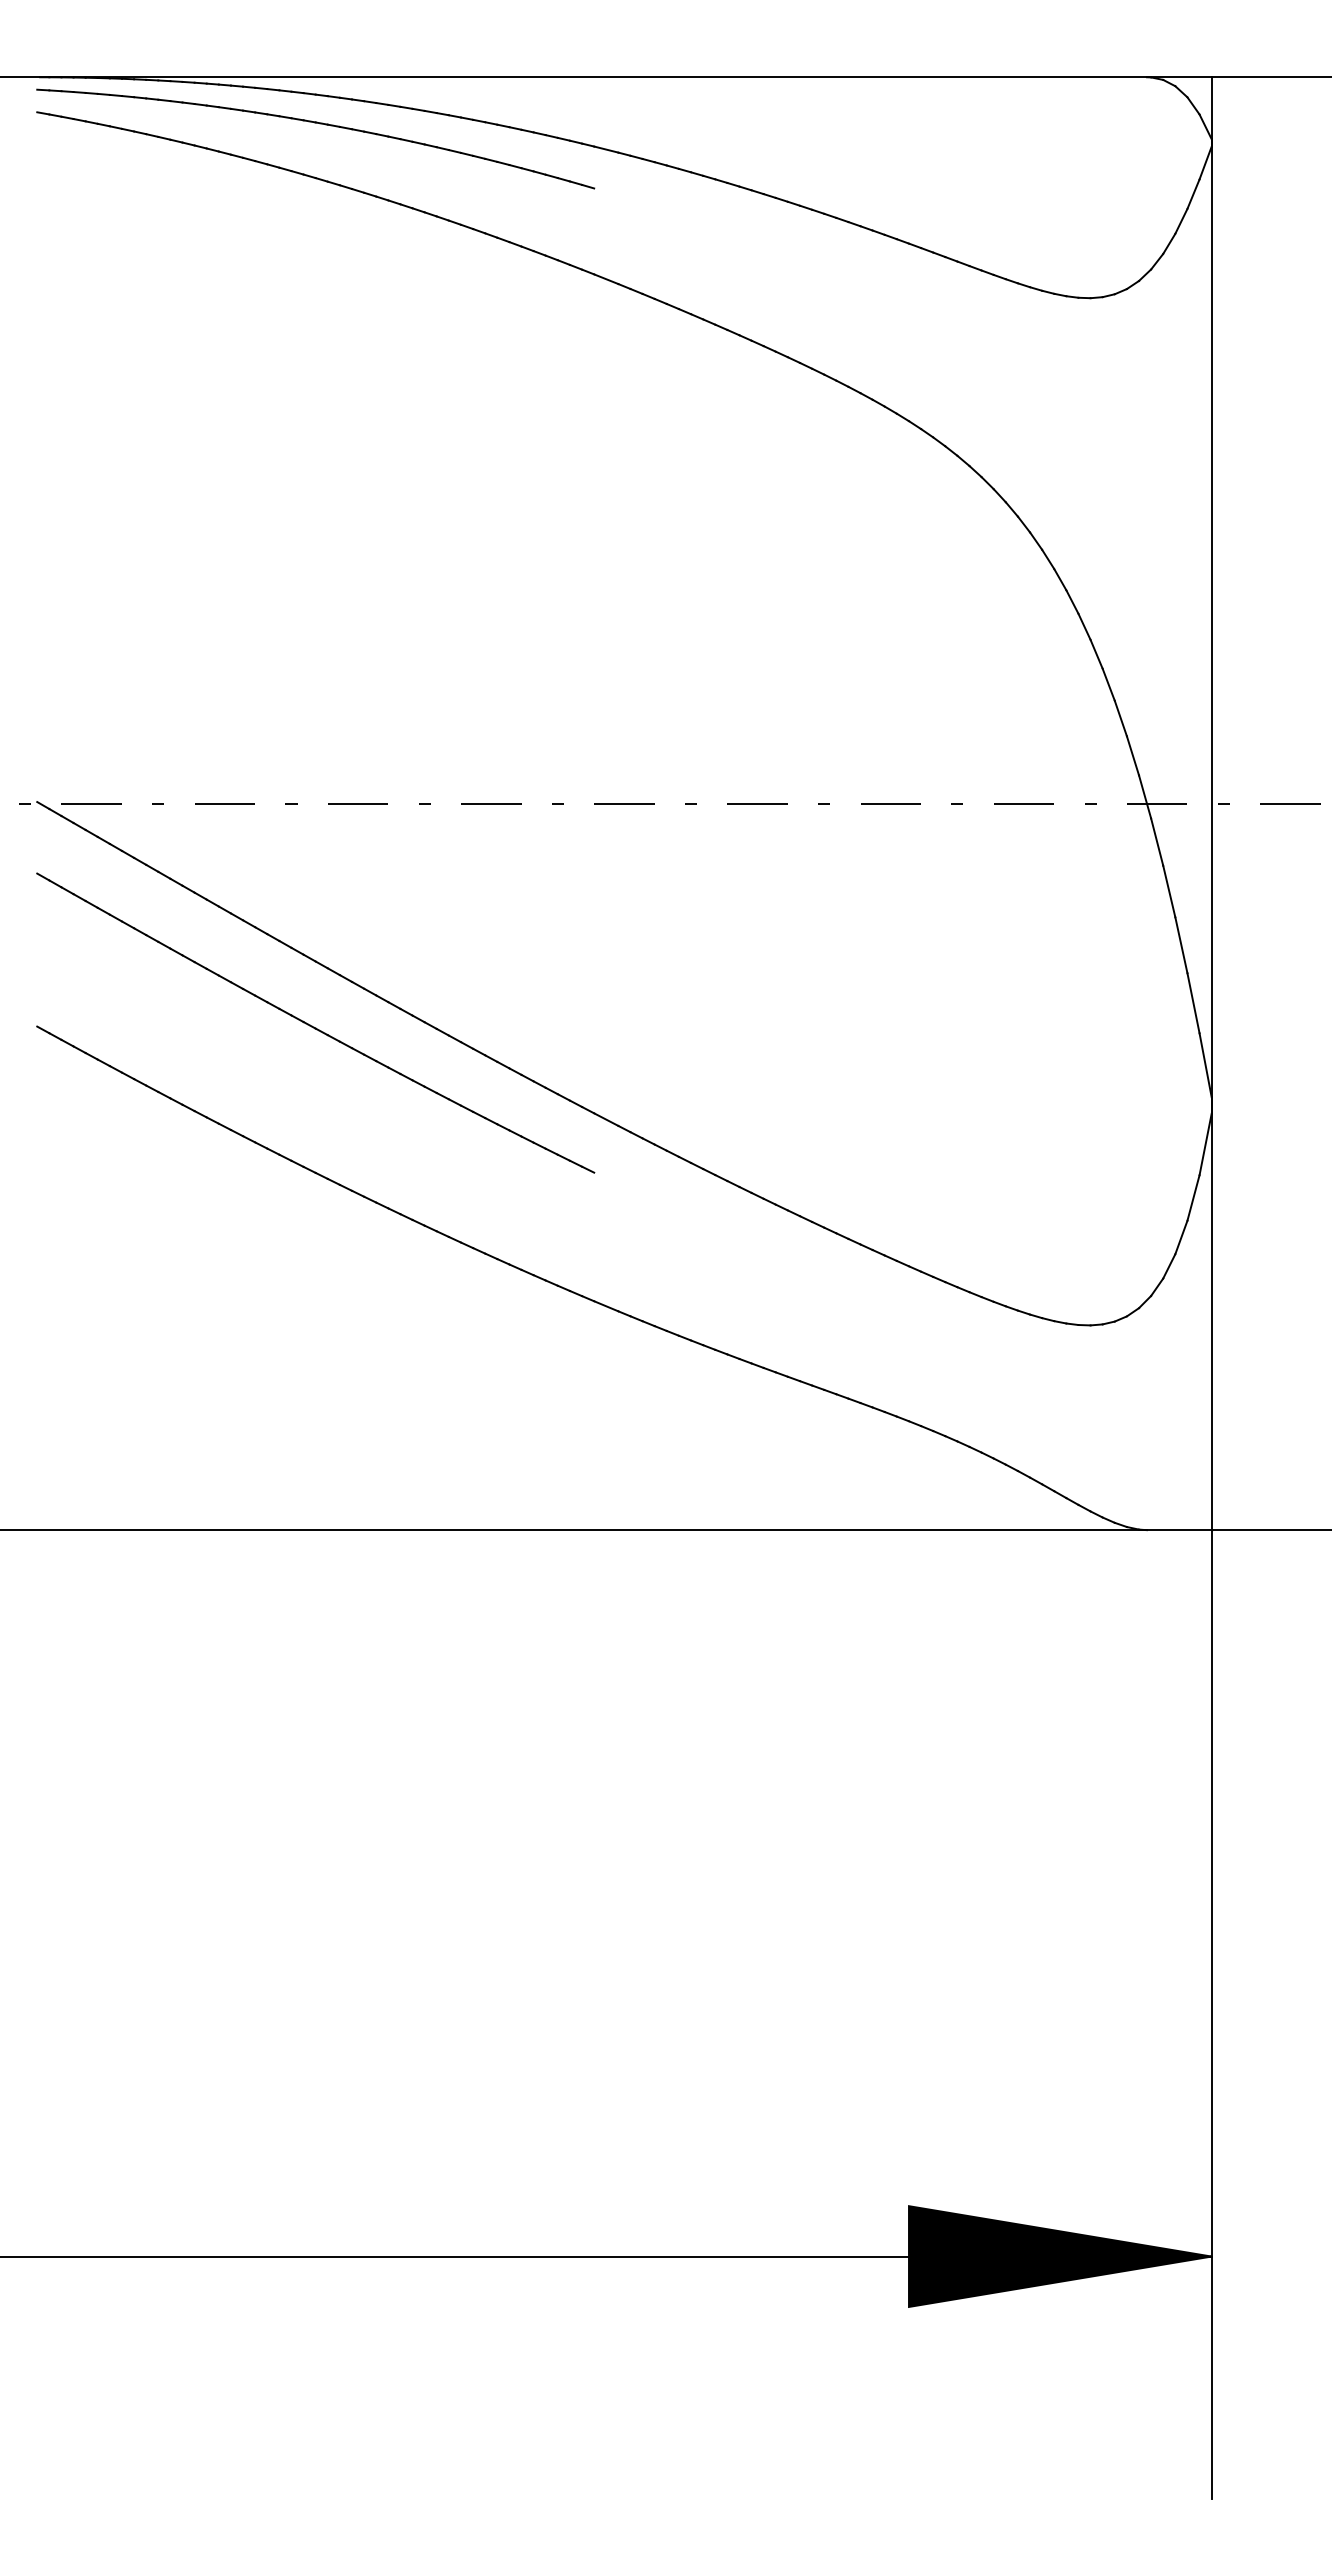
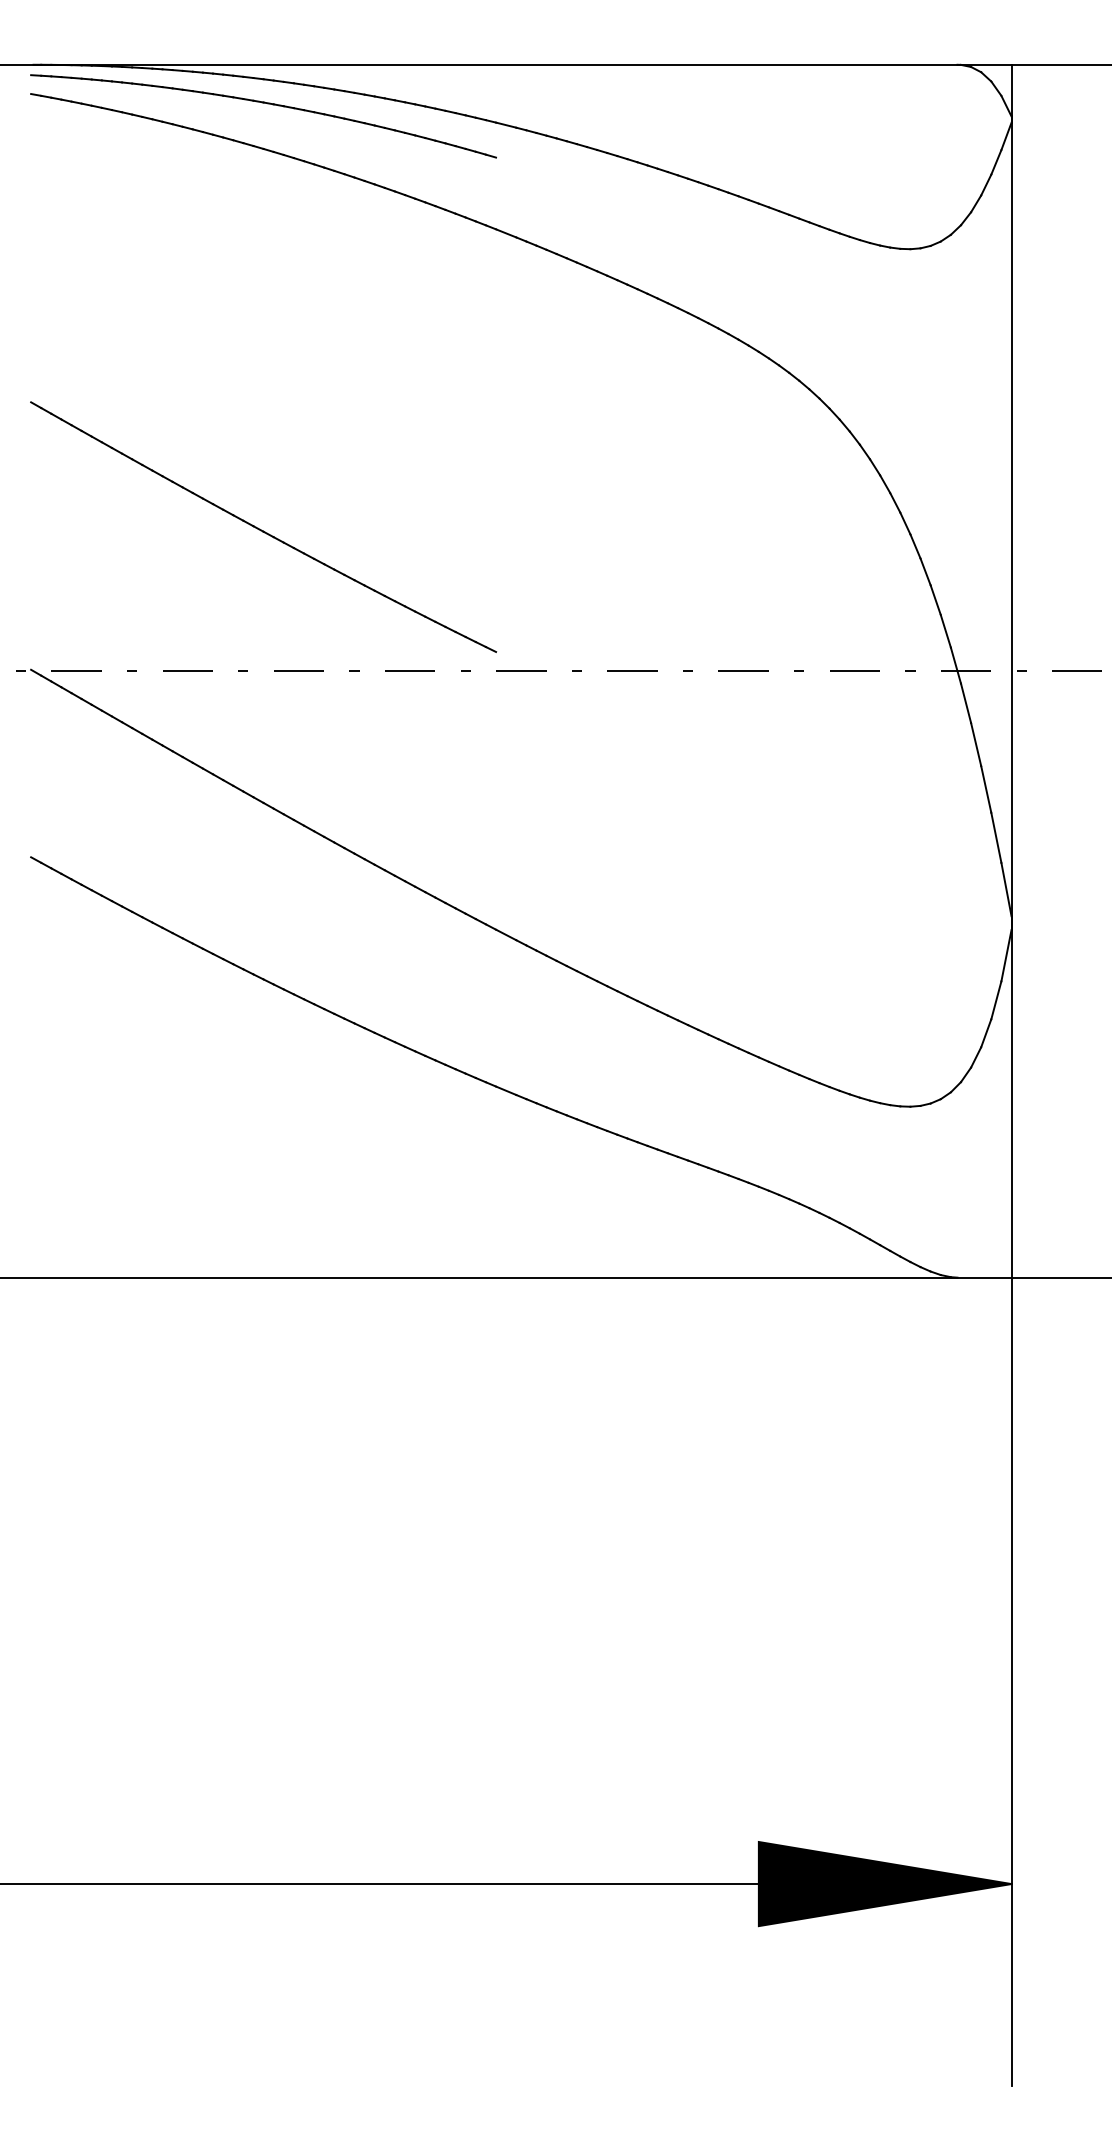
part: (315, 1022) -> (263, 526), moved

